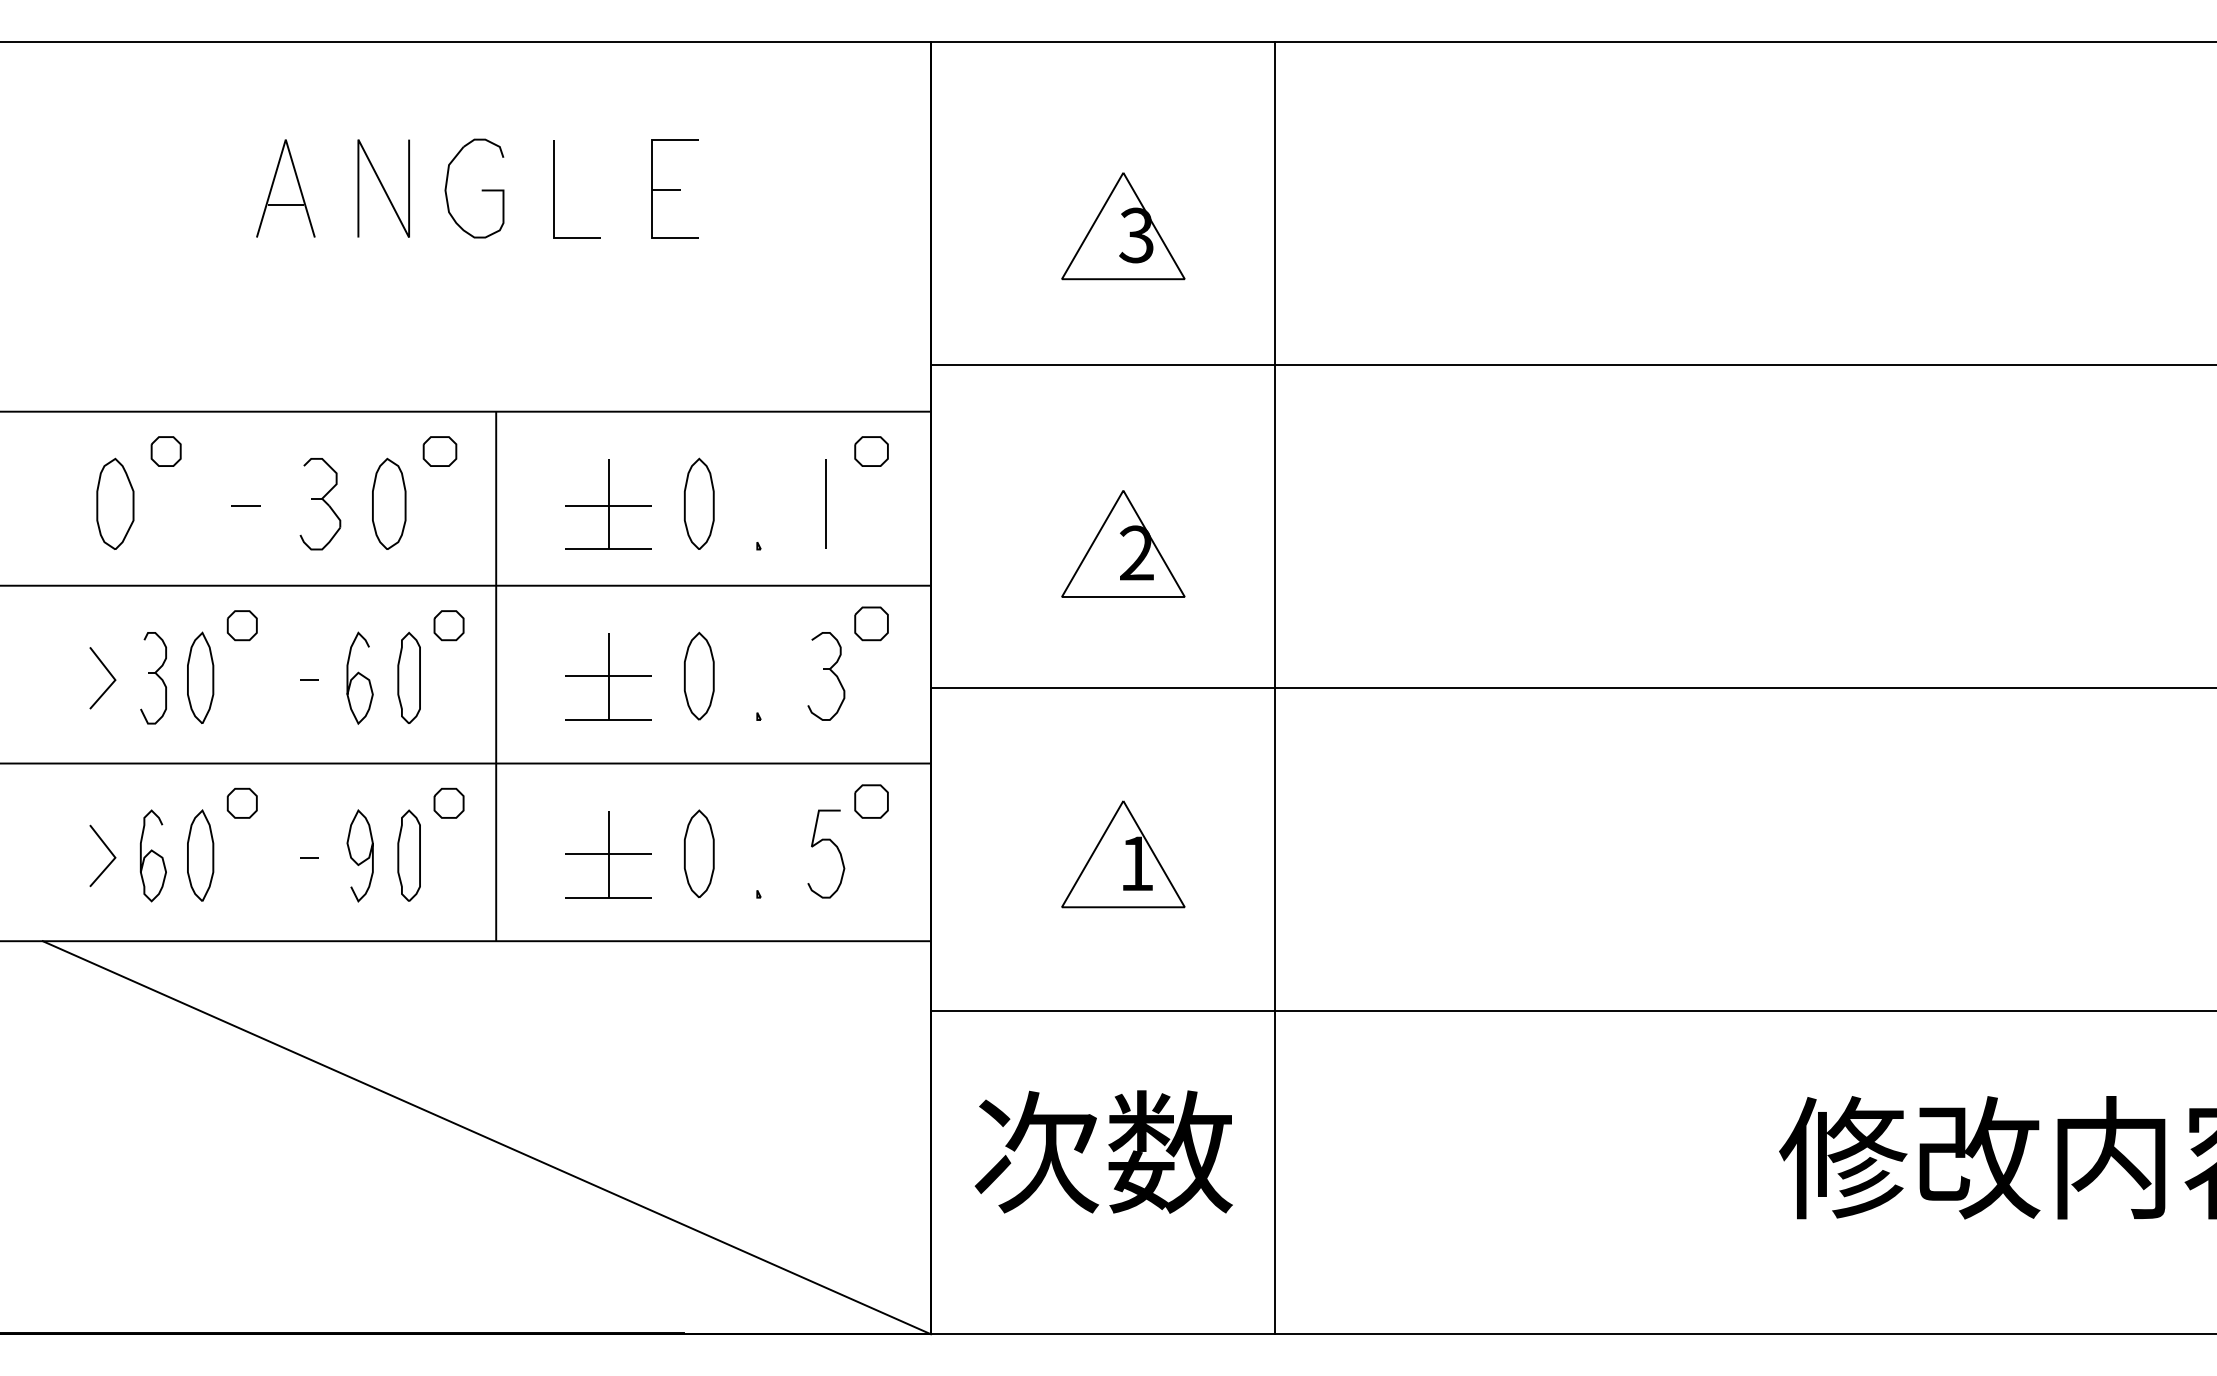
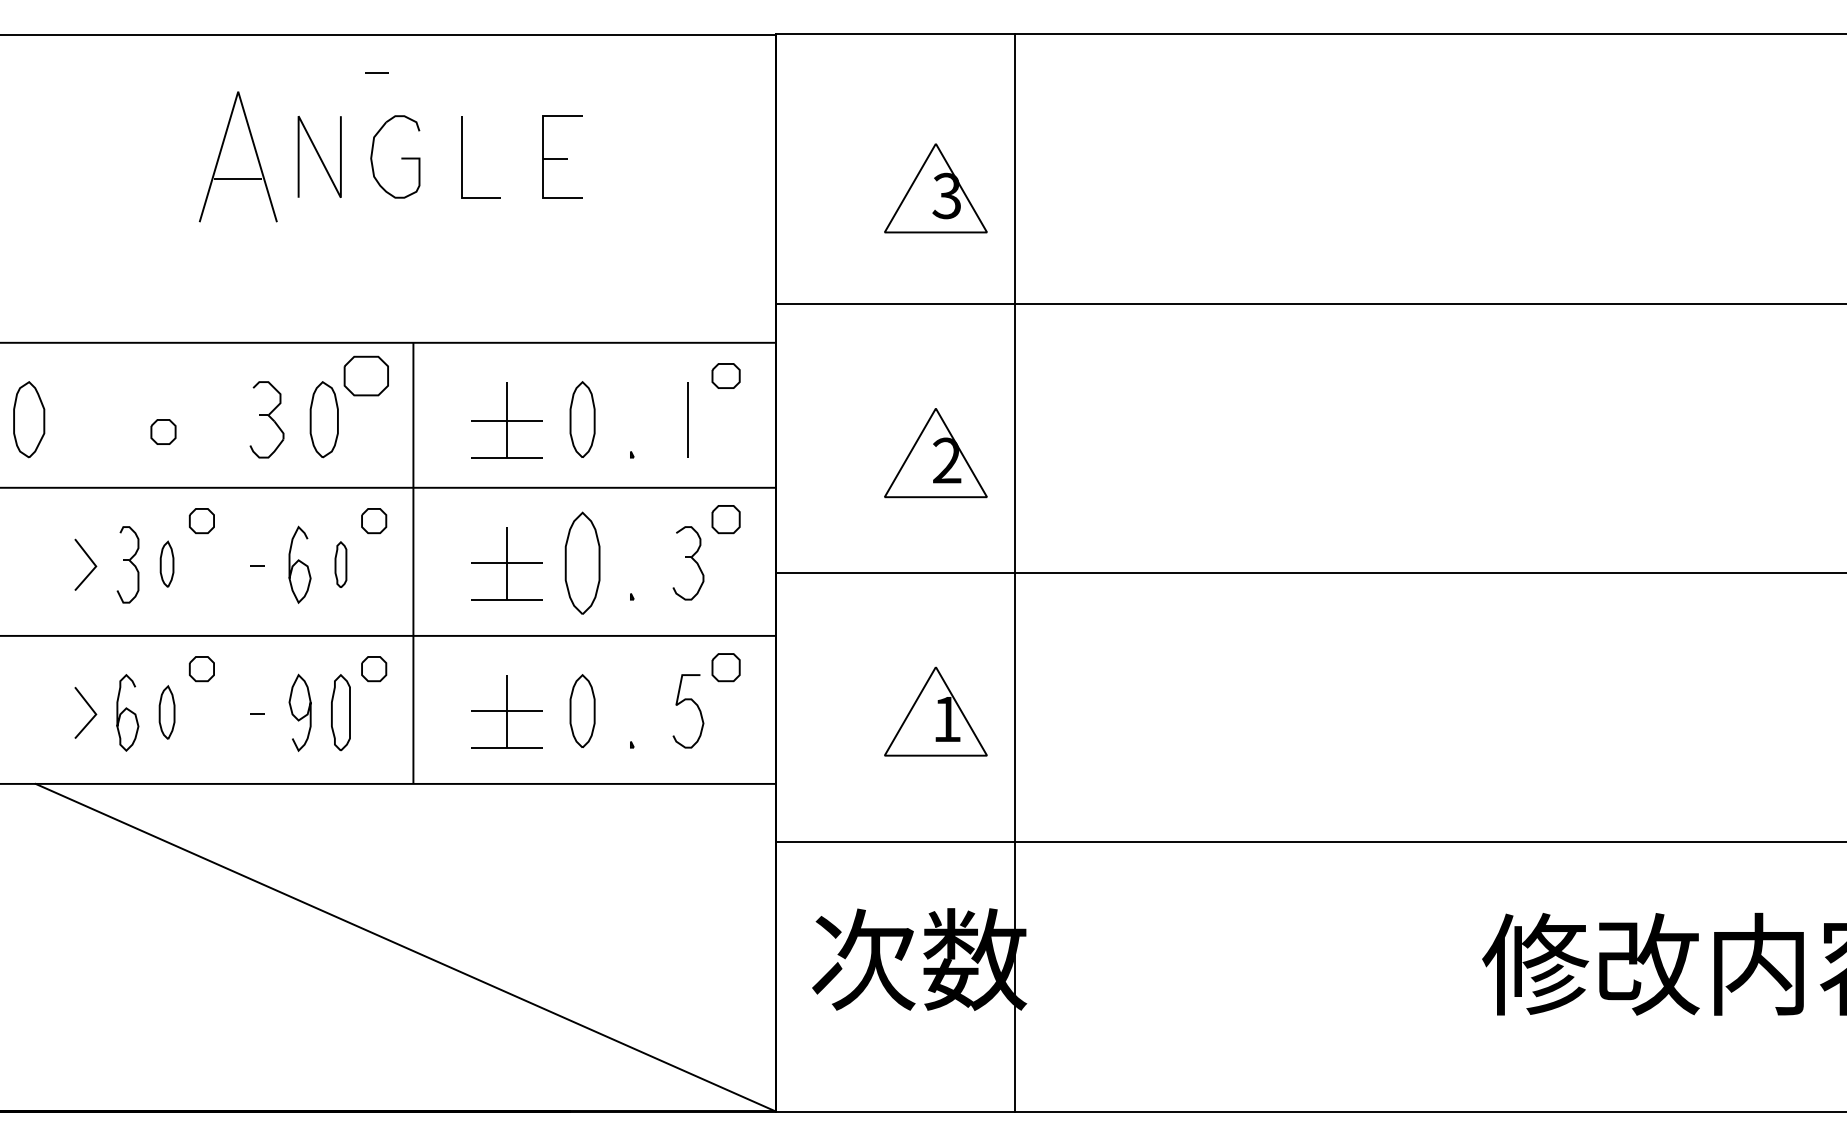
part: (285, 188) -> (237, 156), size x1.6
part: (166, 450) -> (163, 431), moved
part: (439, 450) -> (366, 375), size x1.6
part: (115, 503) -> (29, 419), moved
line: (245, 504) -> (376, 72), moved
part: (699, 675) -> (582, 562), size x1.4
part: (199, 676) -> (166, 563), size x0.6
part: (408, 677) -> (340, 564), size x0.6
line: (1275, 687) -> (1015, 572), moved
part: (199, 855) -> (166, 712), size x0.7

